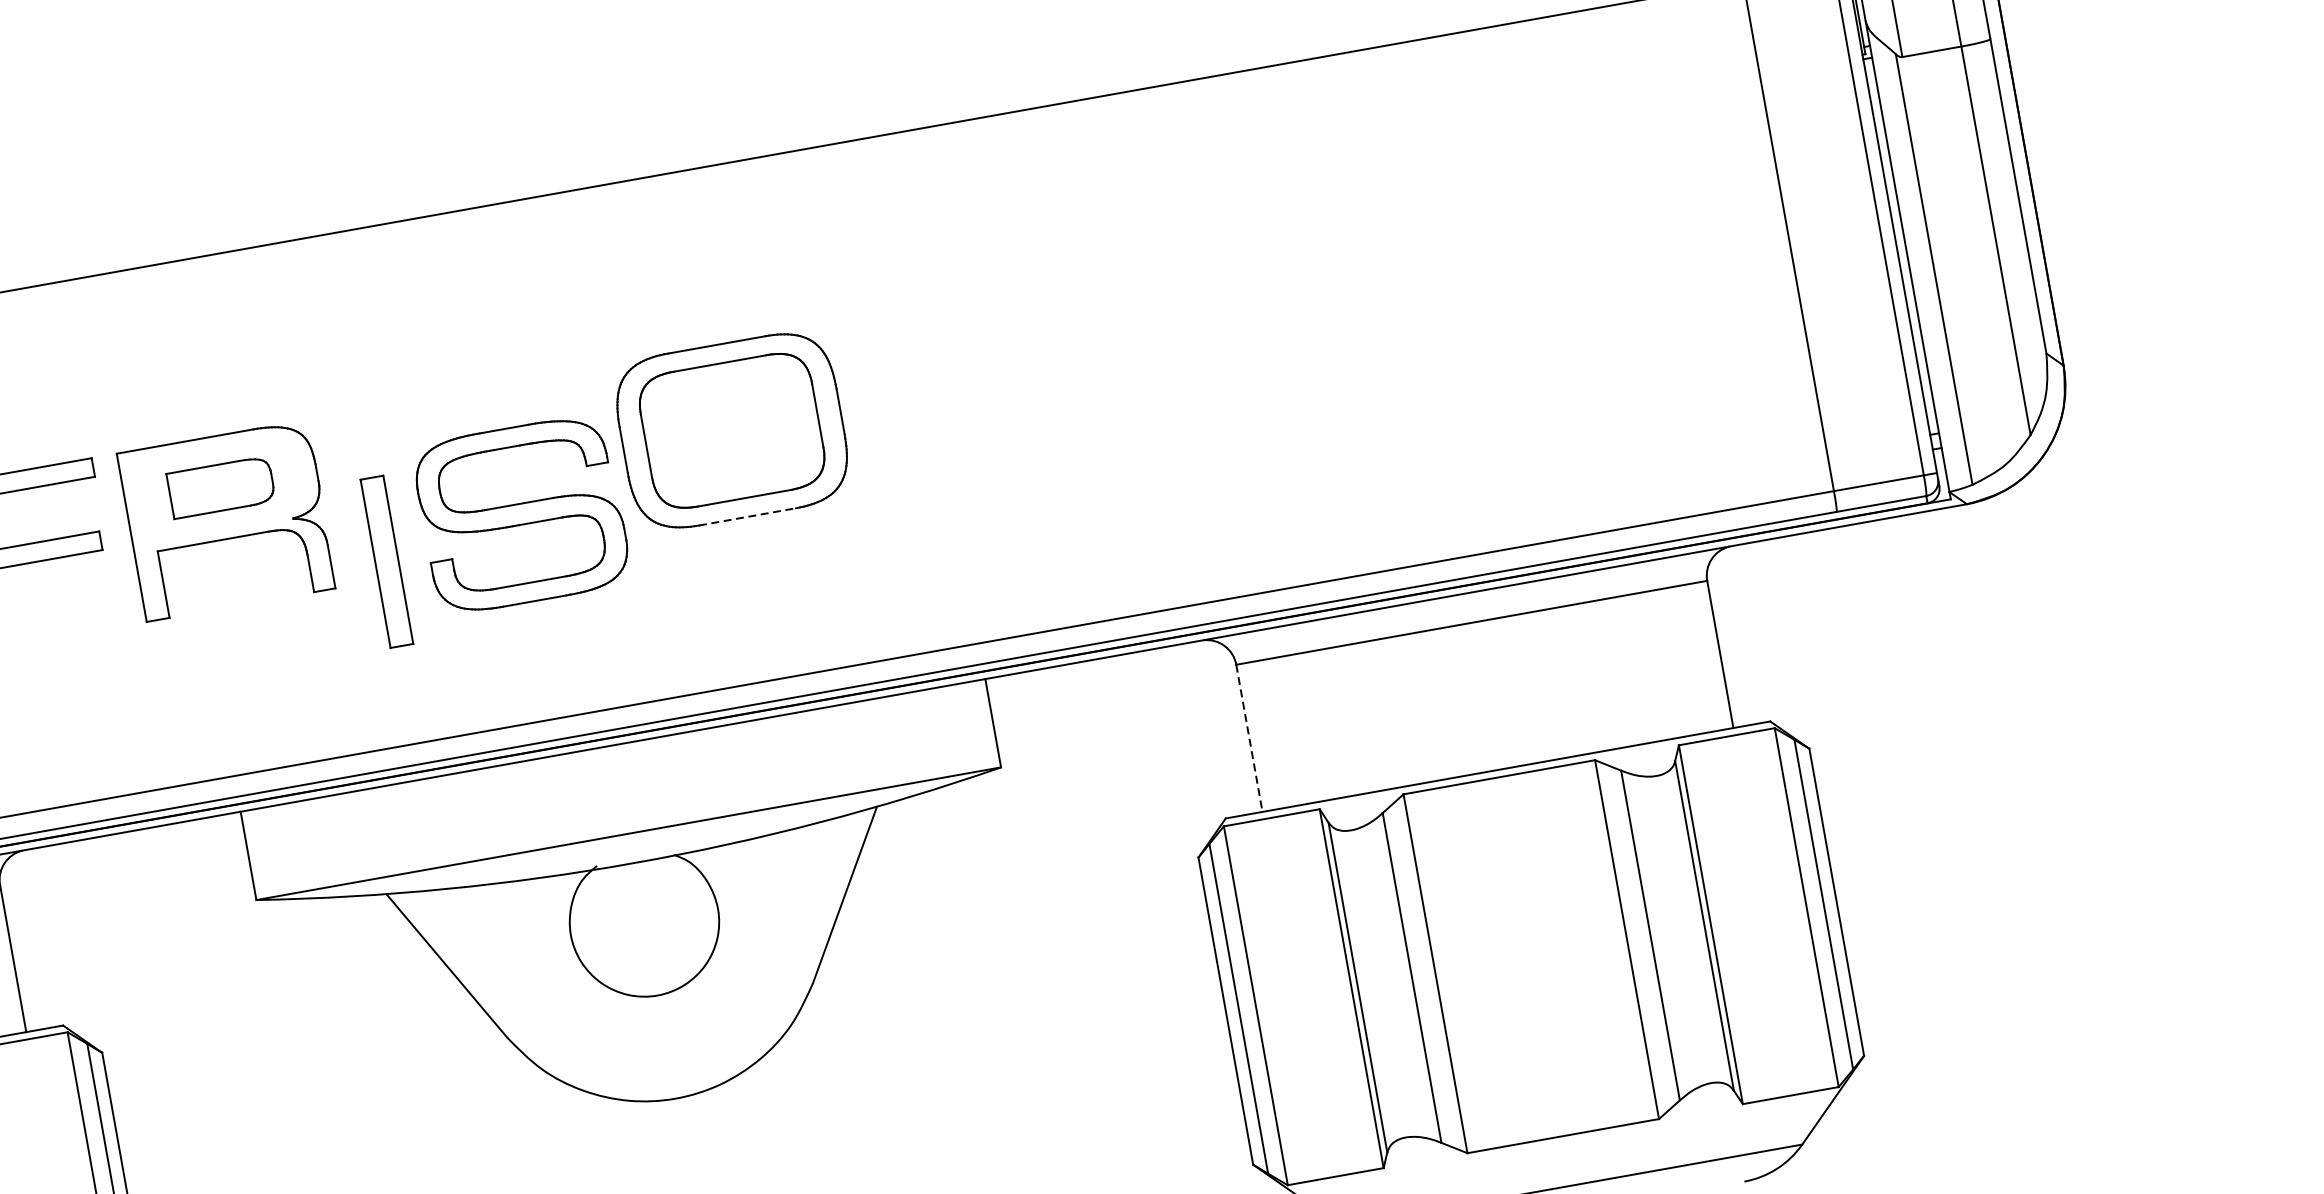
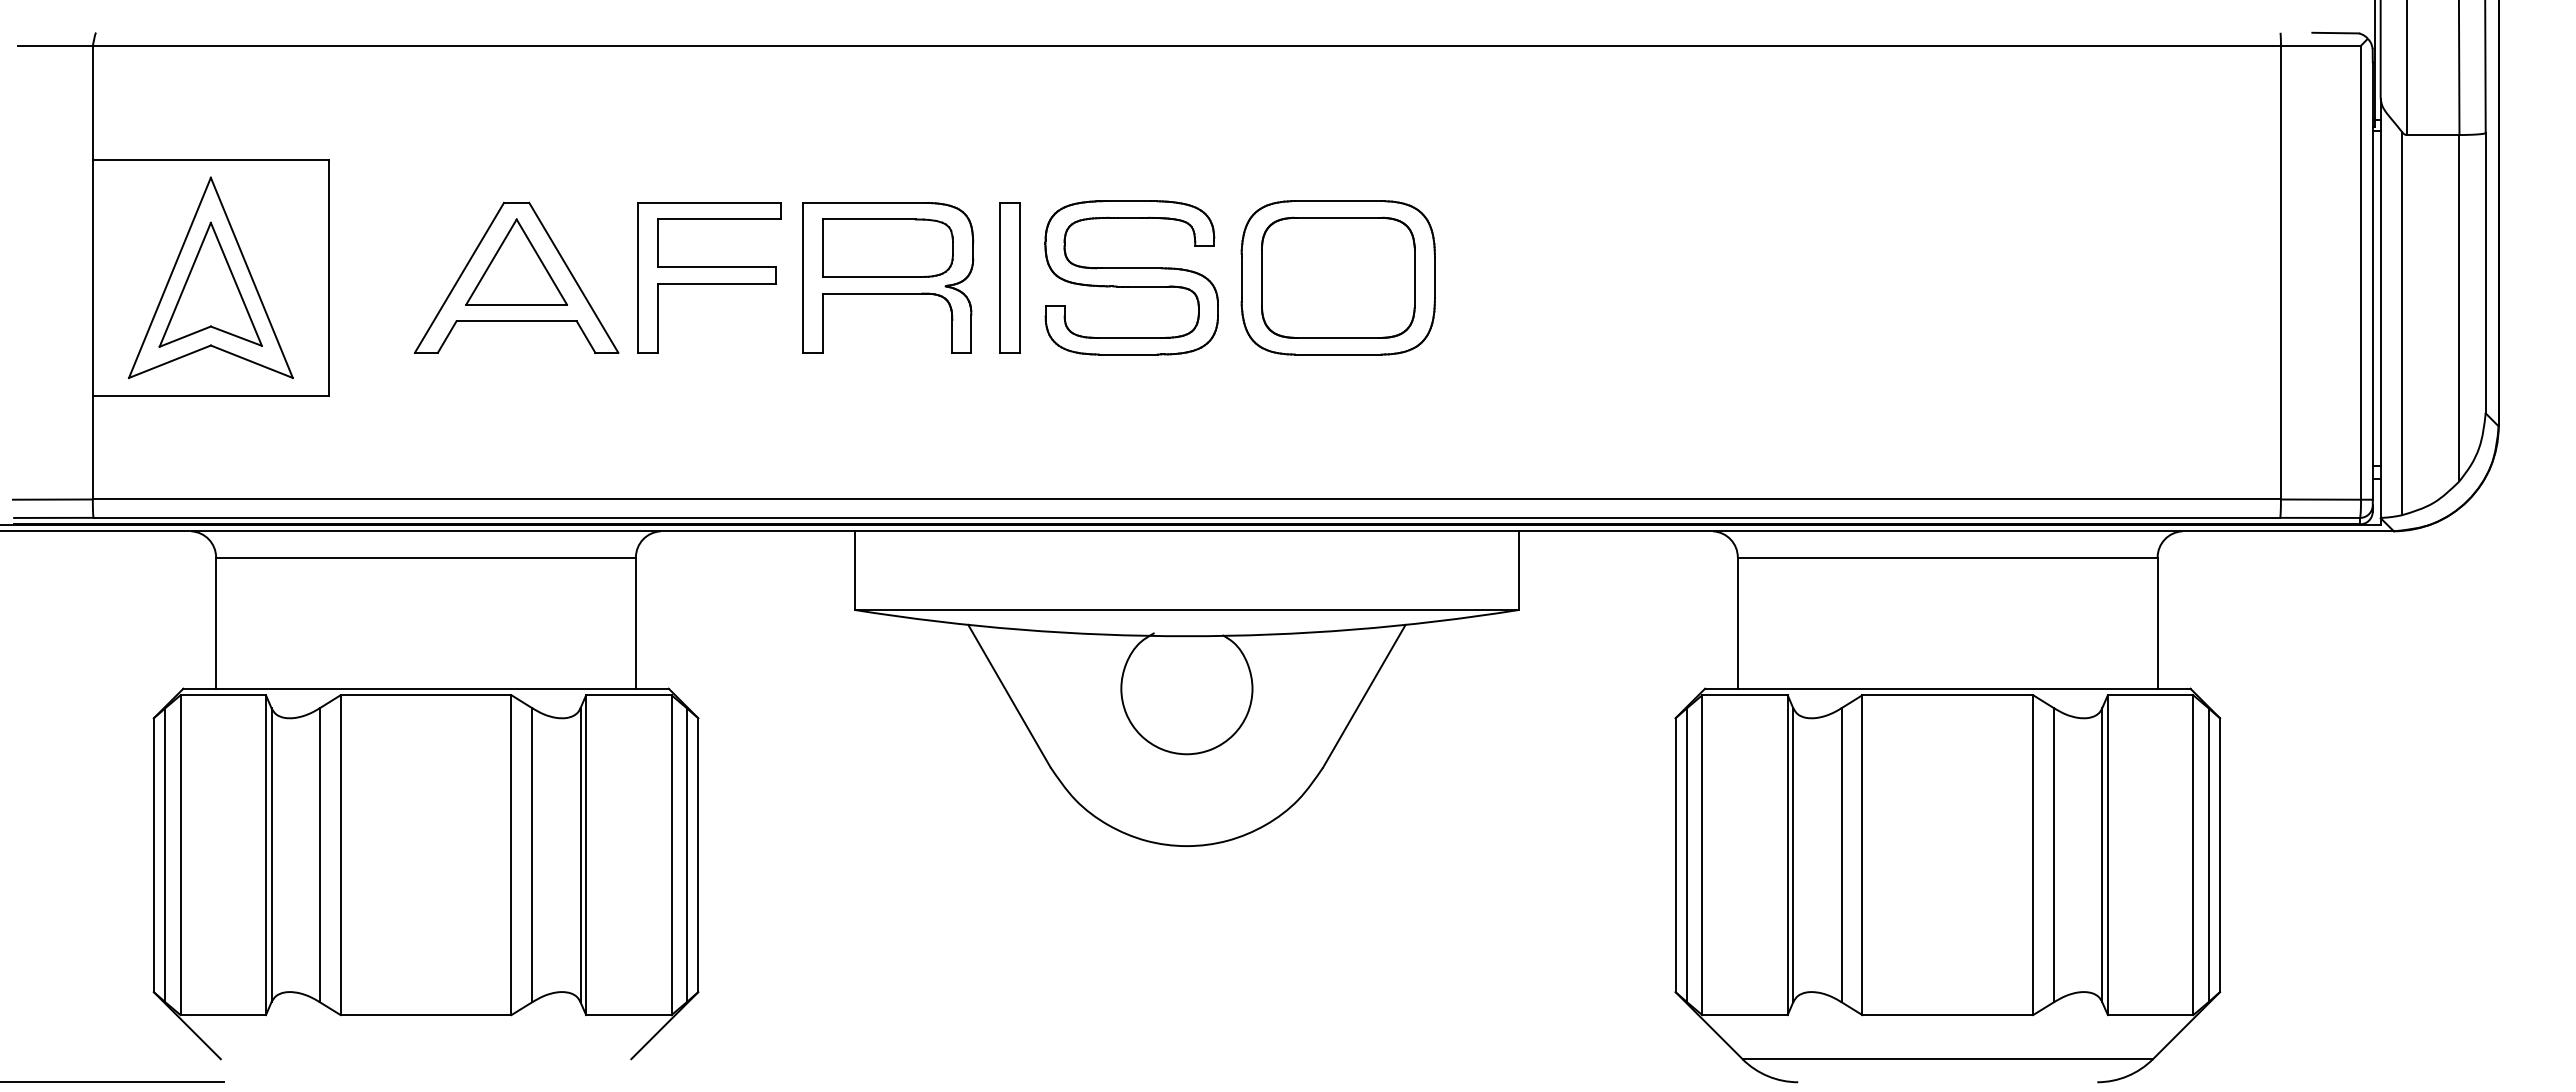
part: (220, 486) -> (887, 247), size x1.43
part: (521, 514) -> (1131, 277), moved
line: (747, 516) -> (1338, 354), dashed -> solid
part: (386, 561) -> (1009, 277), moved
line: (1249, 738) -> (1737, 623), dashed -> solid

